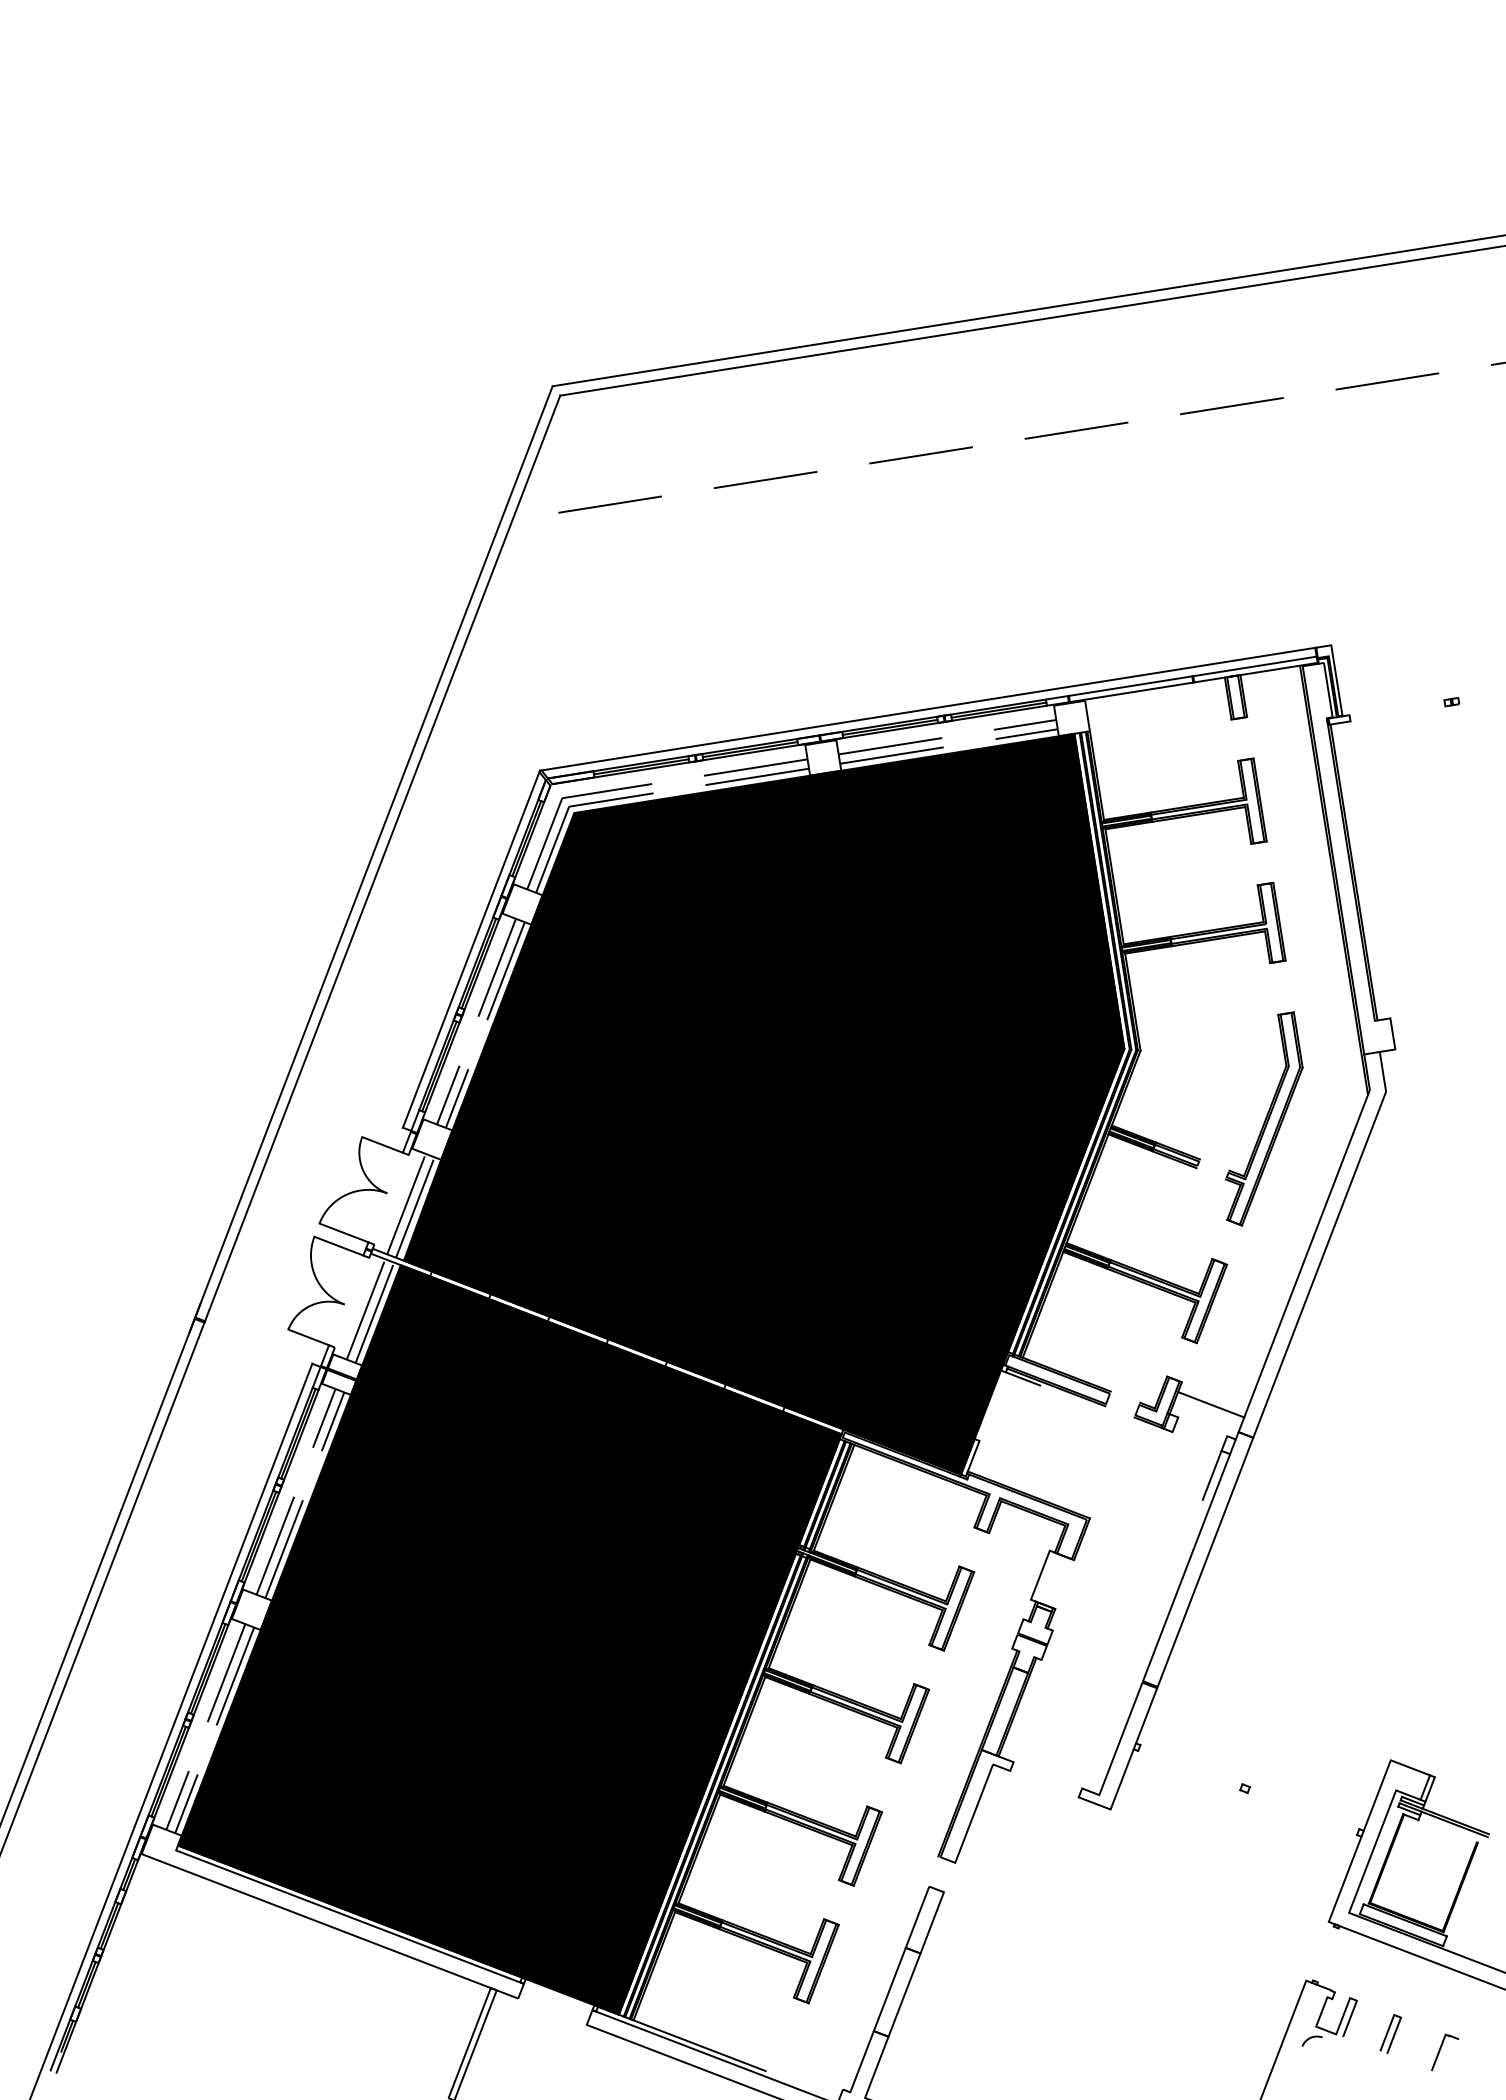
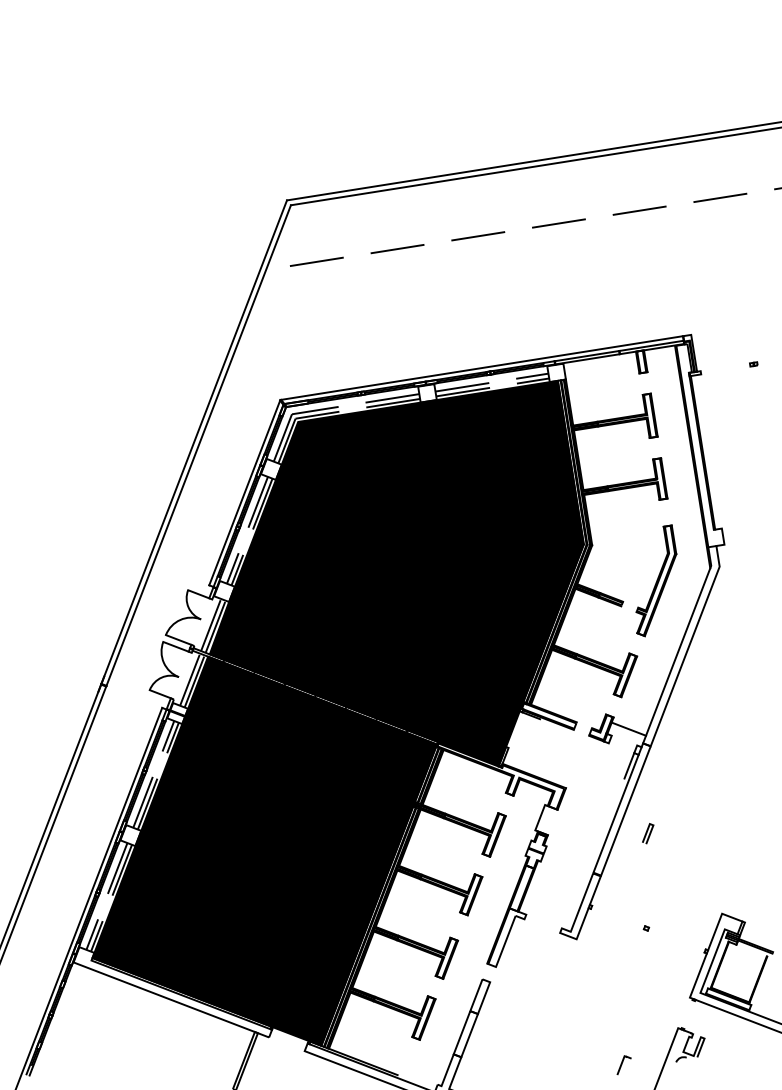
line: (1389, 2033) -> (647, 833), moved
line: (1441, 2050) -> (622, 1064), moved

